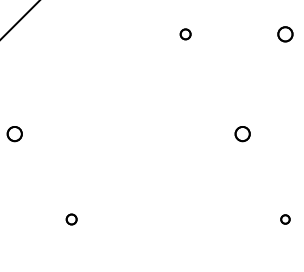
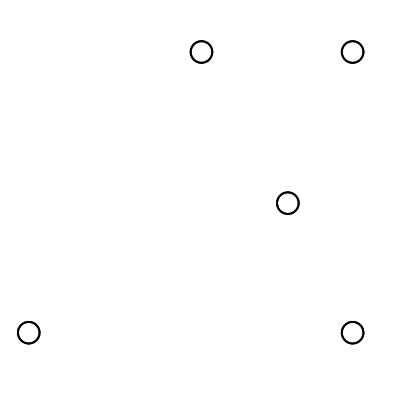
part: (185, 34) -> (201, 52), size x1.43
part: (71, 219) -> (28, 332), size x1.43
part: (285, 219) -> (352, 332), size x1.67

